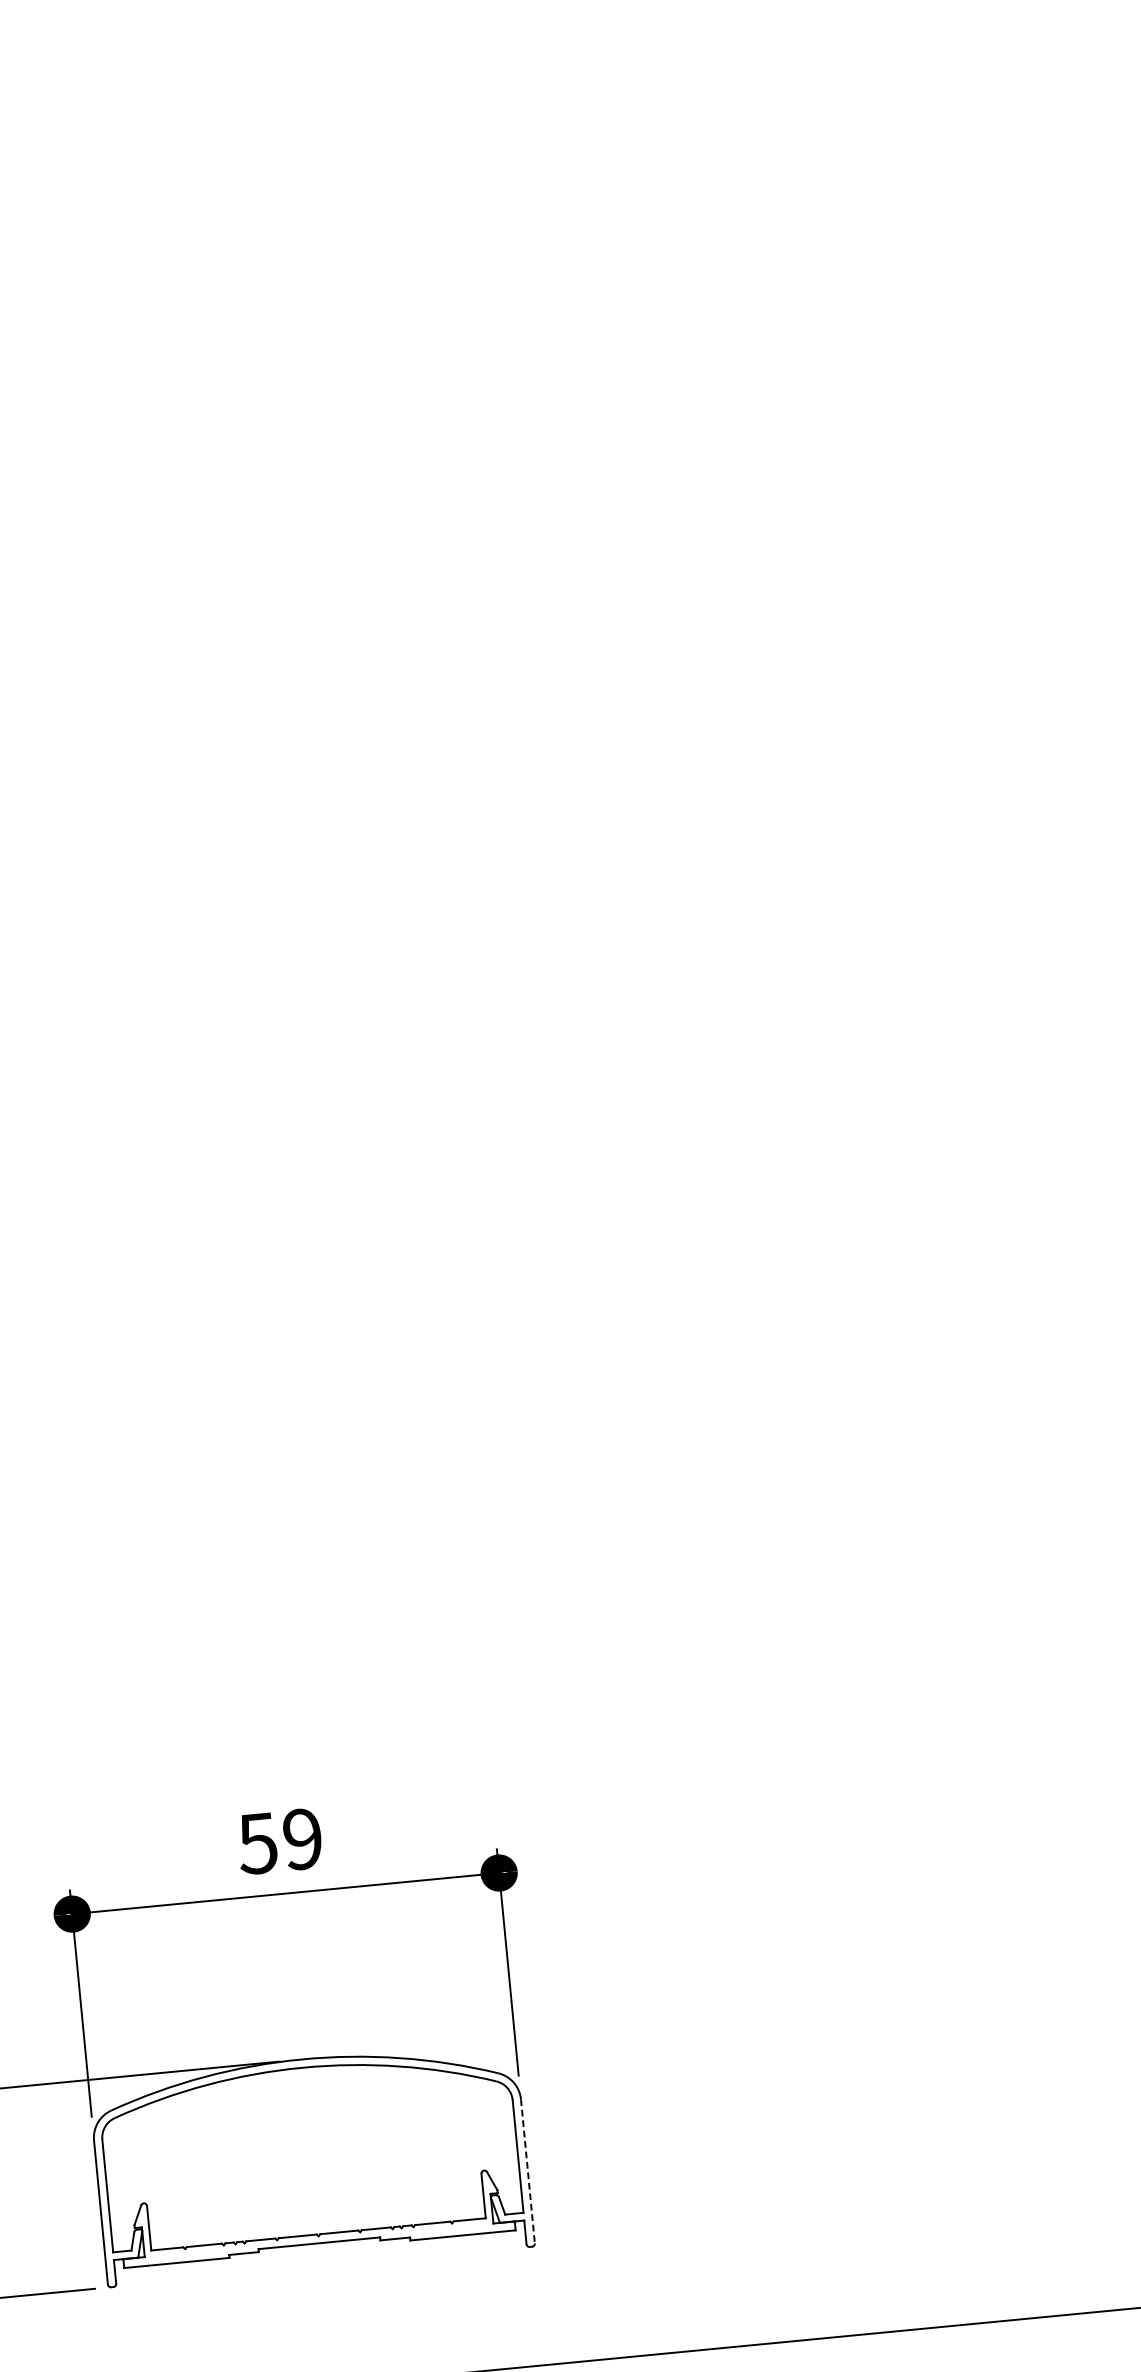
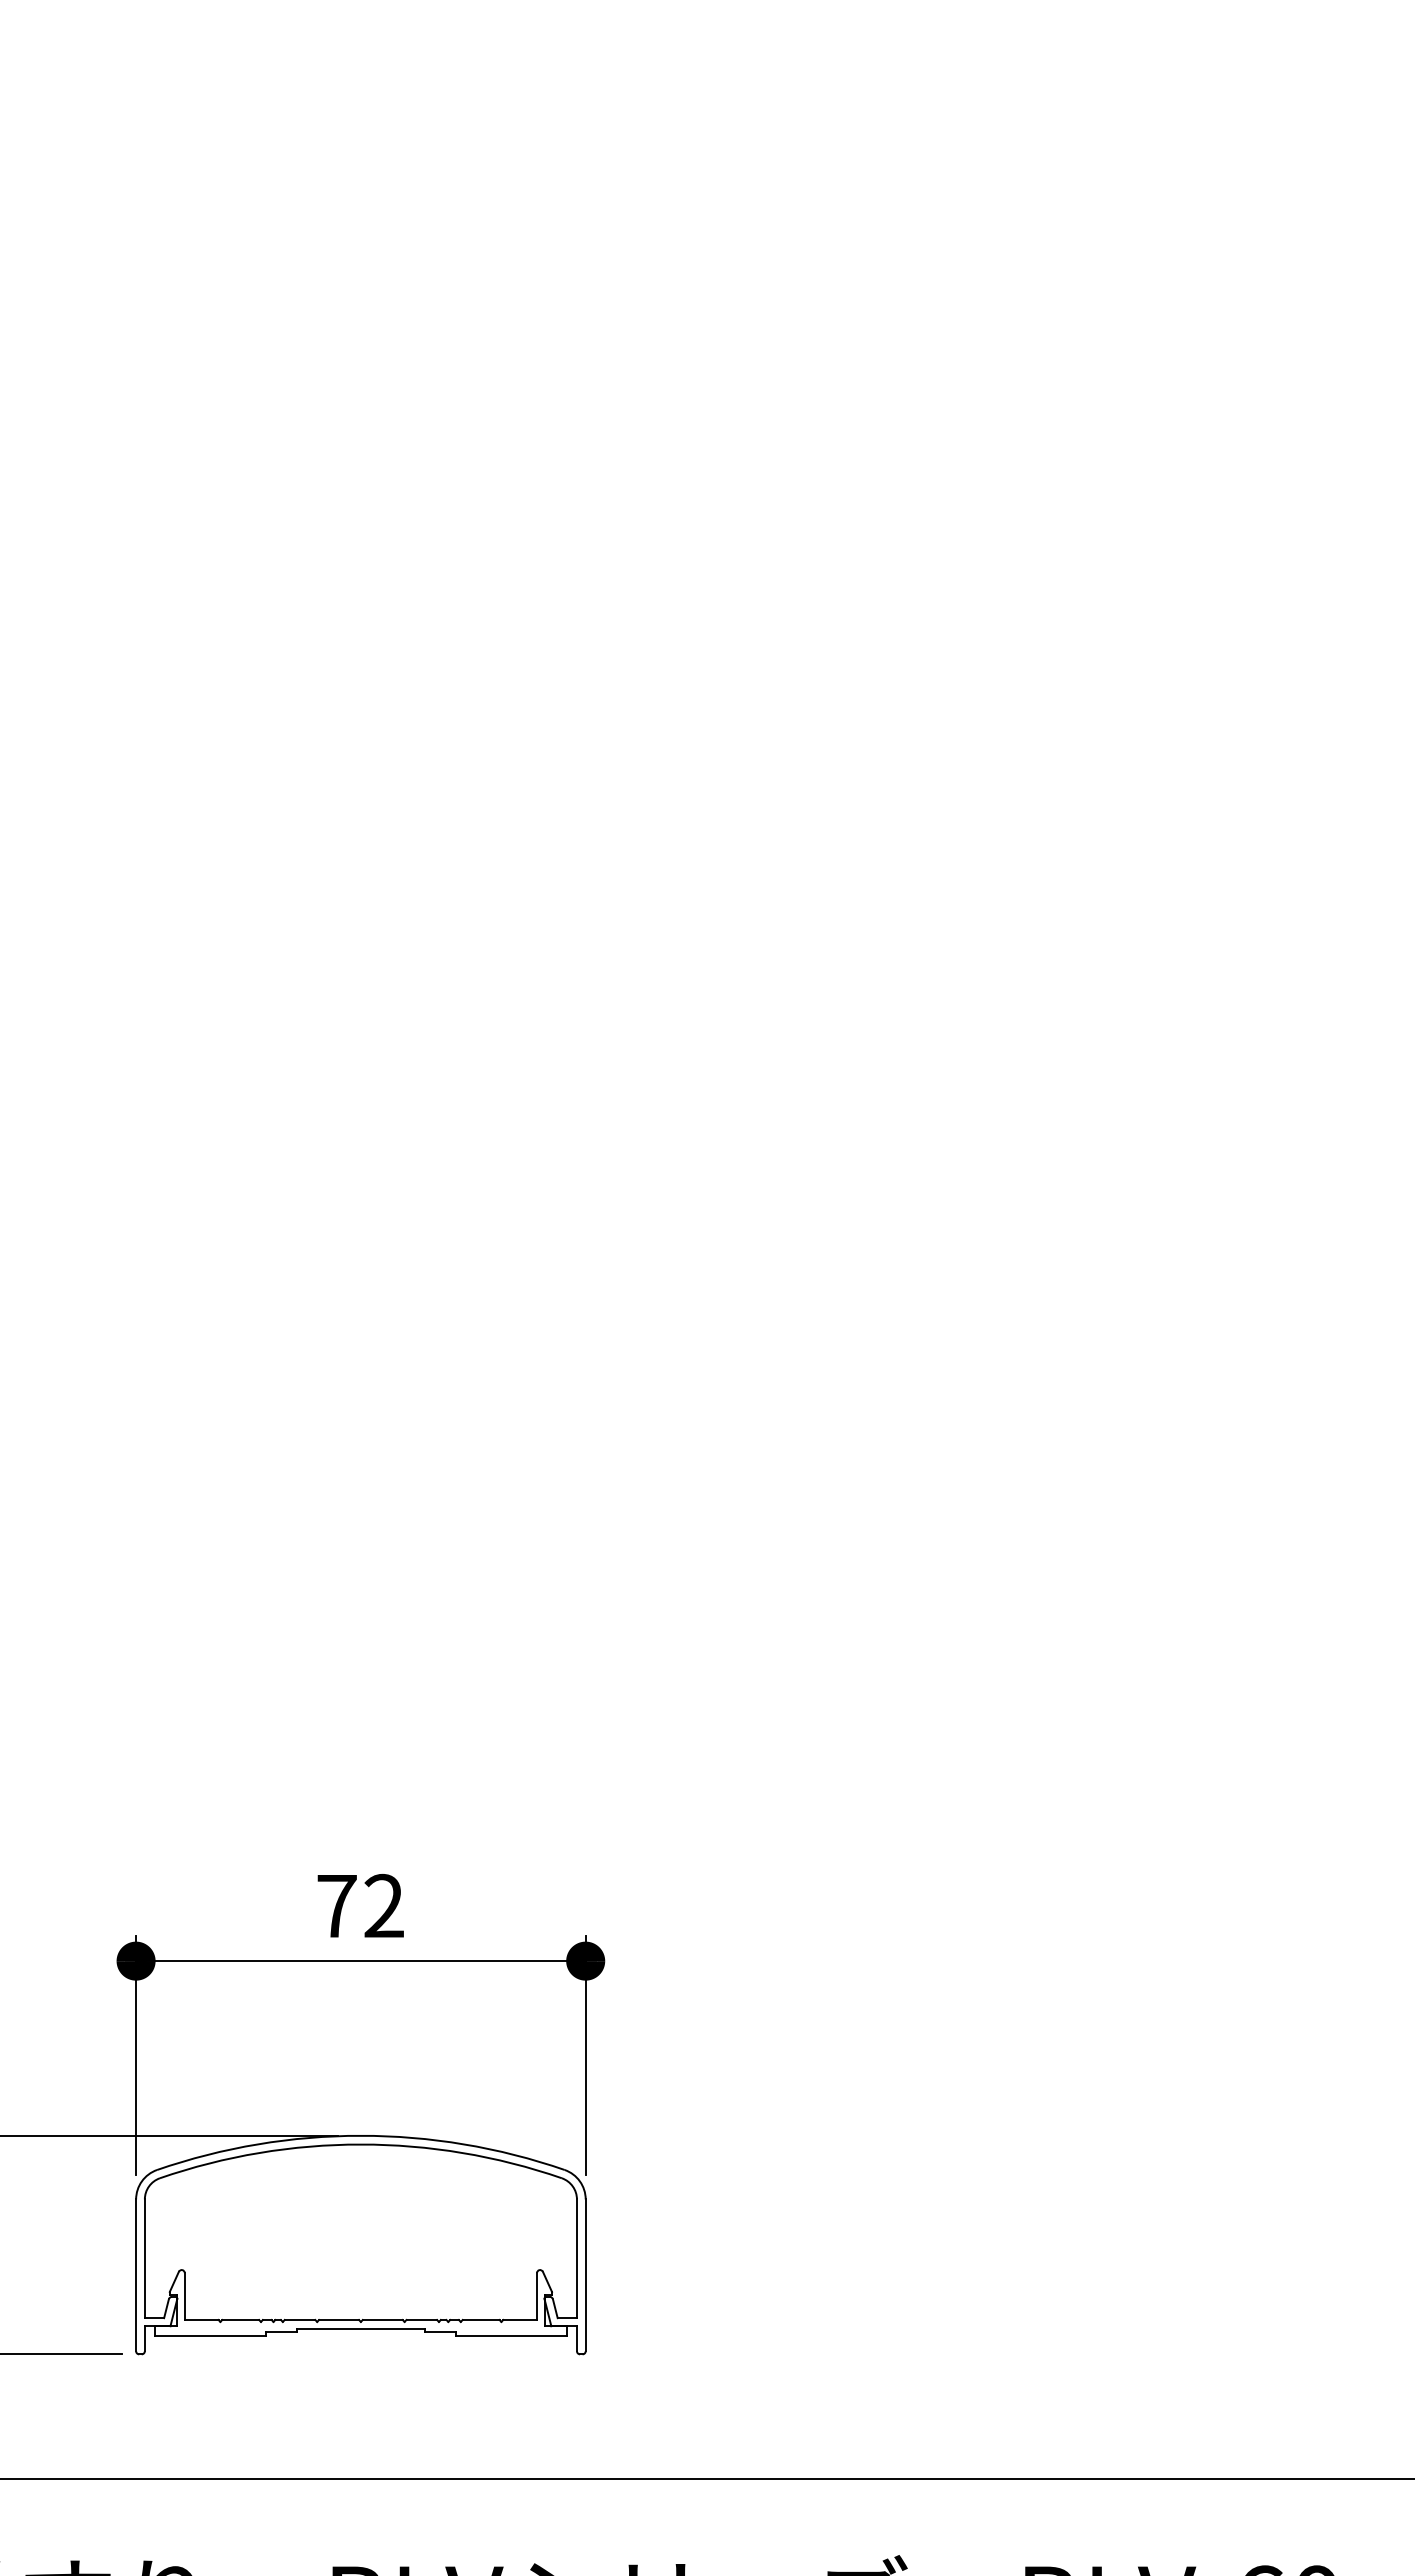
text: (279, 1841) -> (359, 1906), 59 -> 72
line: (527, 2171) -> (585, 2275), dashed -> solid

